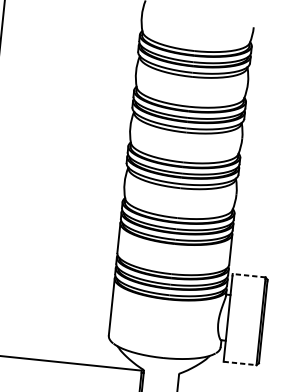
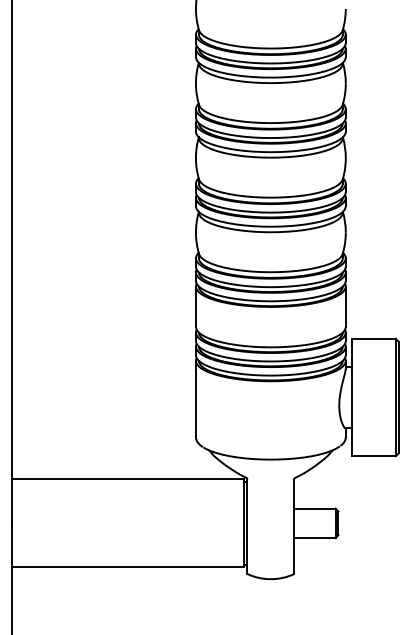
line: (249, 275) -> (373, 338), dashed -> solid
line: (240, 363) -> (374, 456), dashed -> solid

